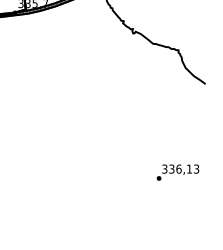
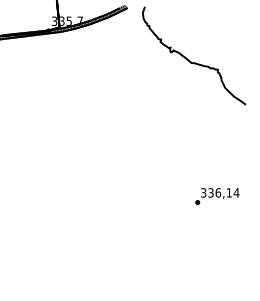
text: (196, 168) -> (236, 192), 336,13 -> 336,14

